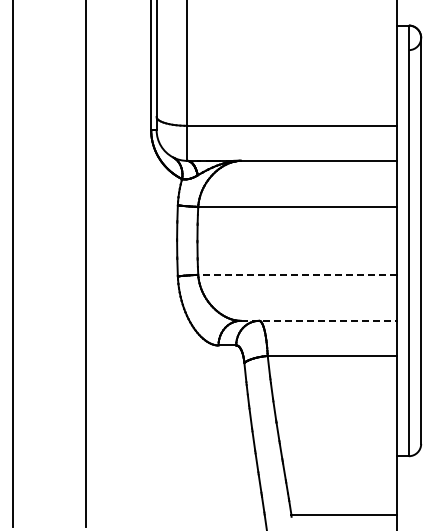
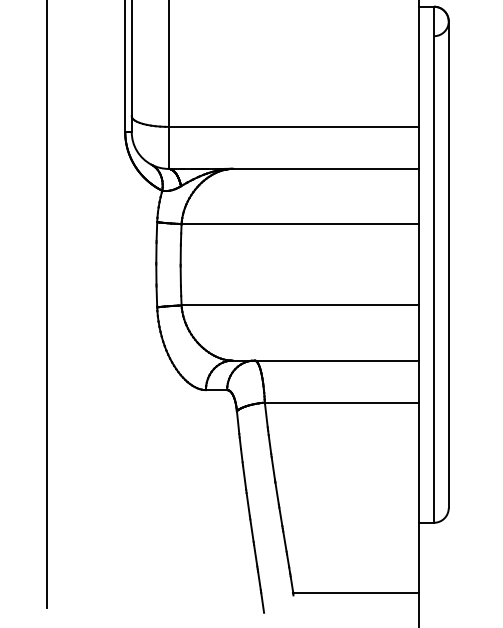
line: (296, 274) -> (299, 305), dashed -> solid
line: (318, 320) -> (325, 360), dashed -> solid

